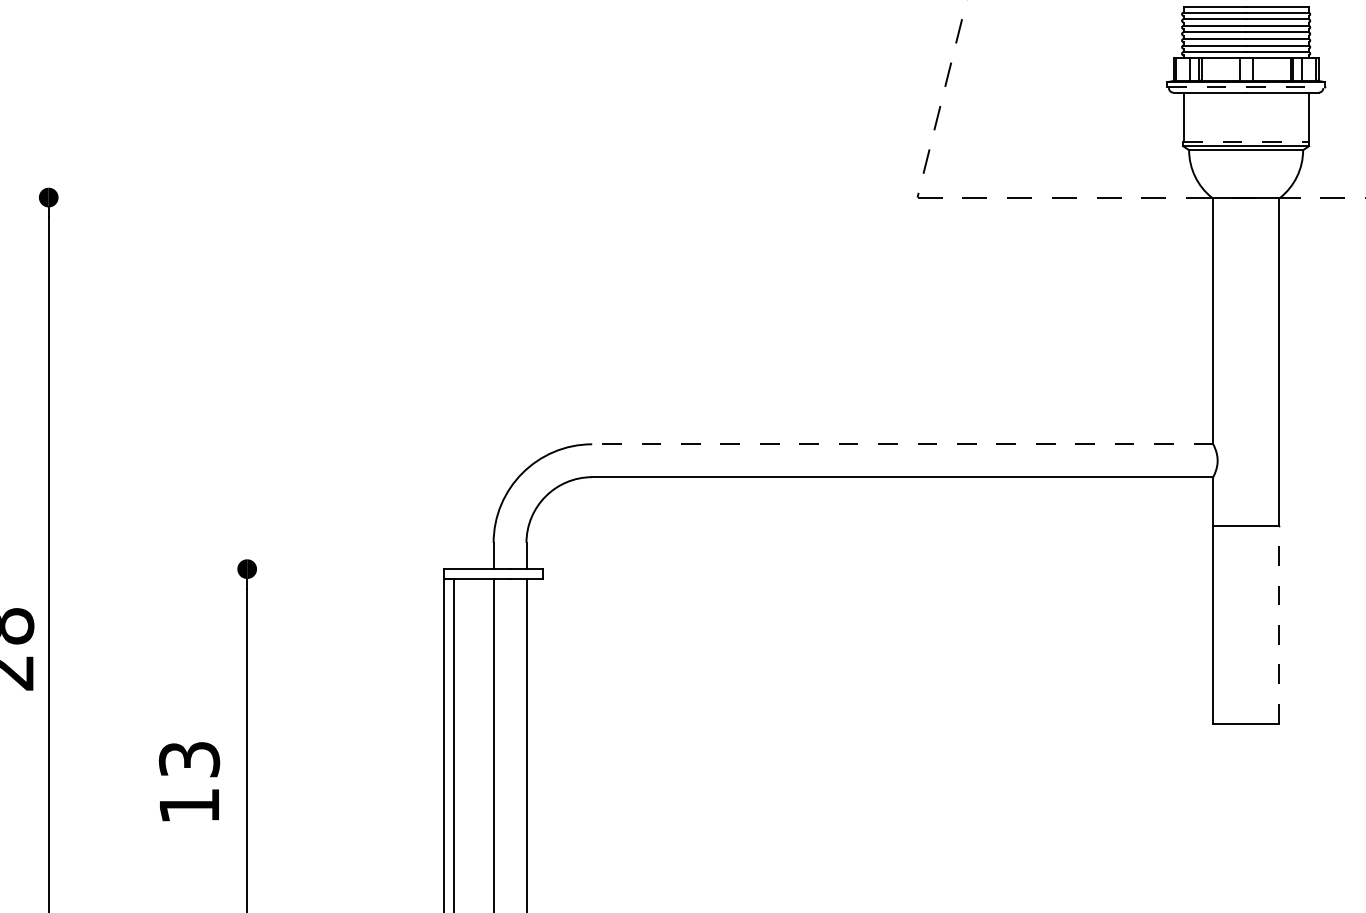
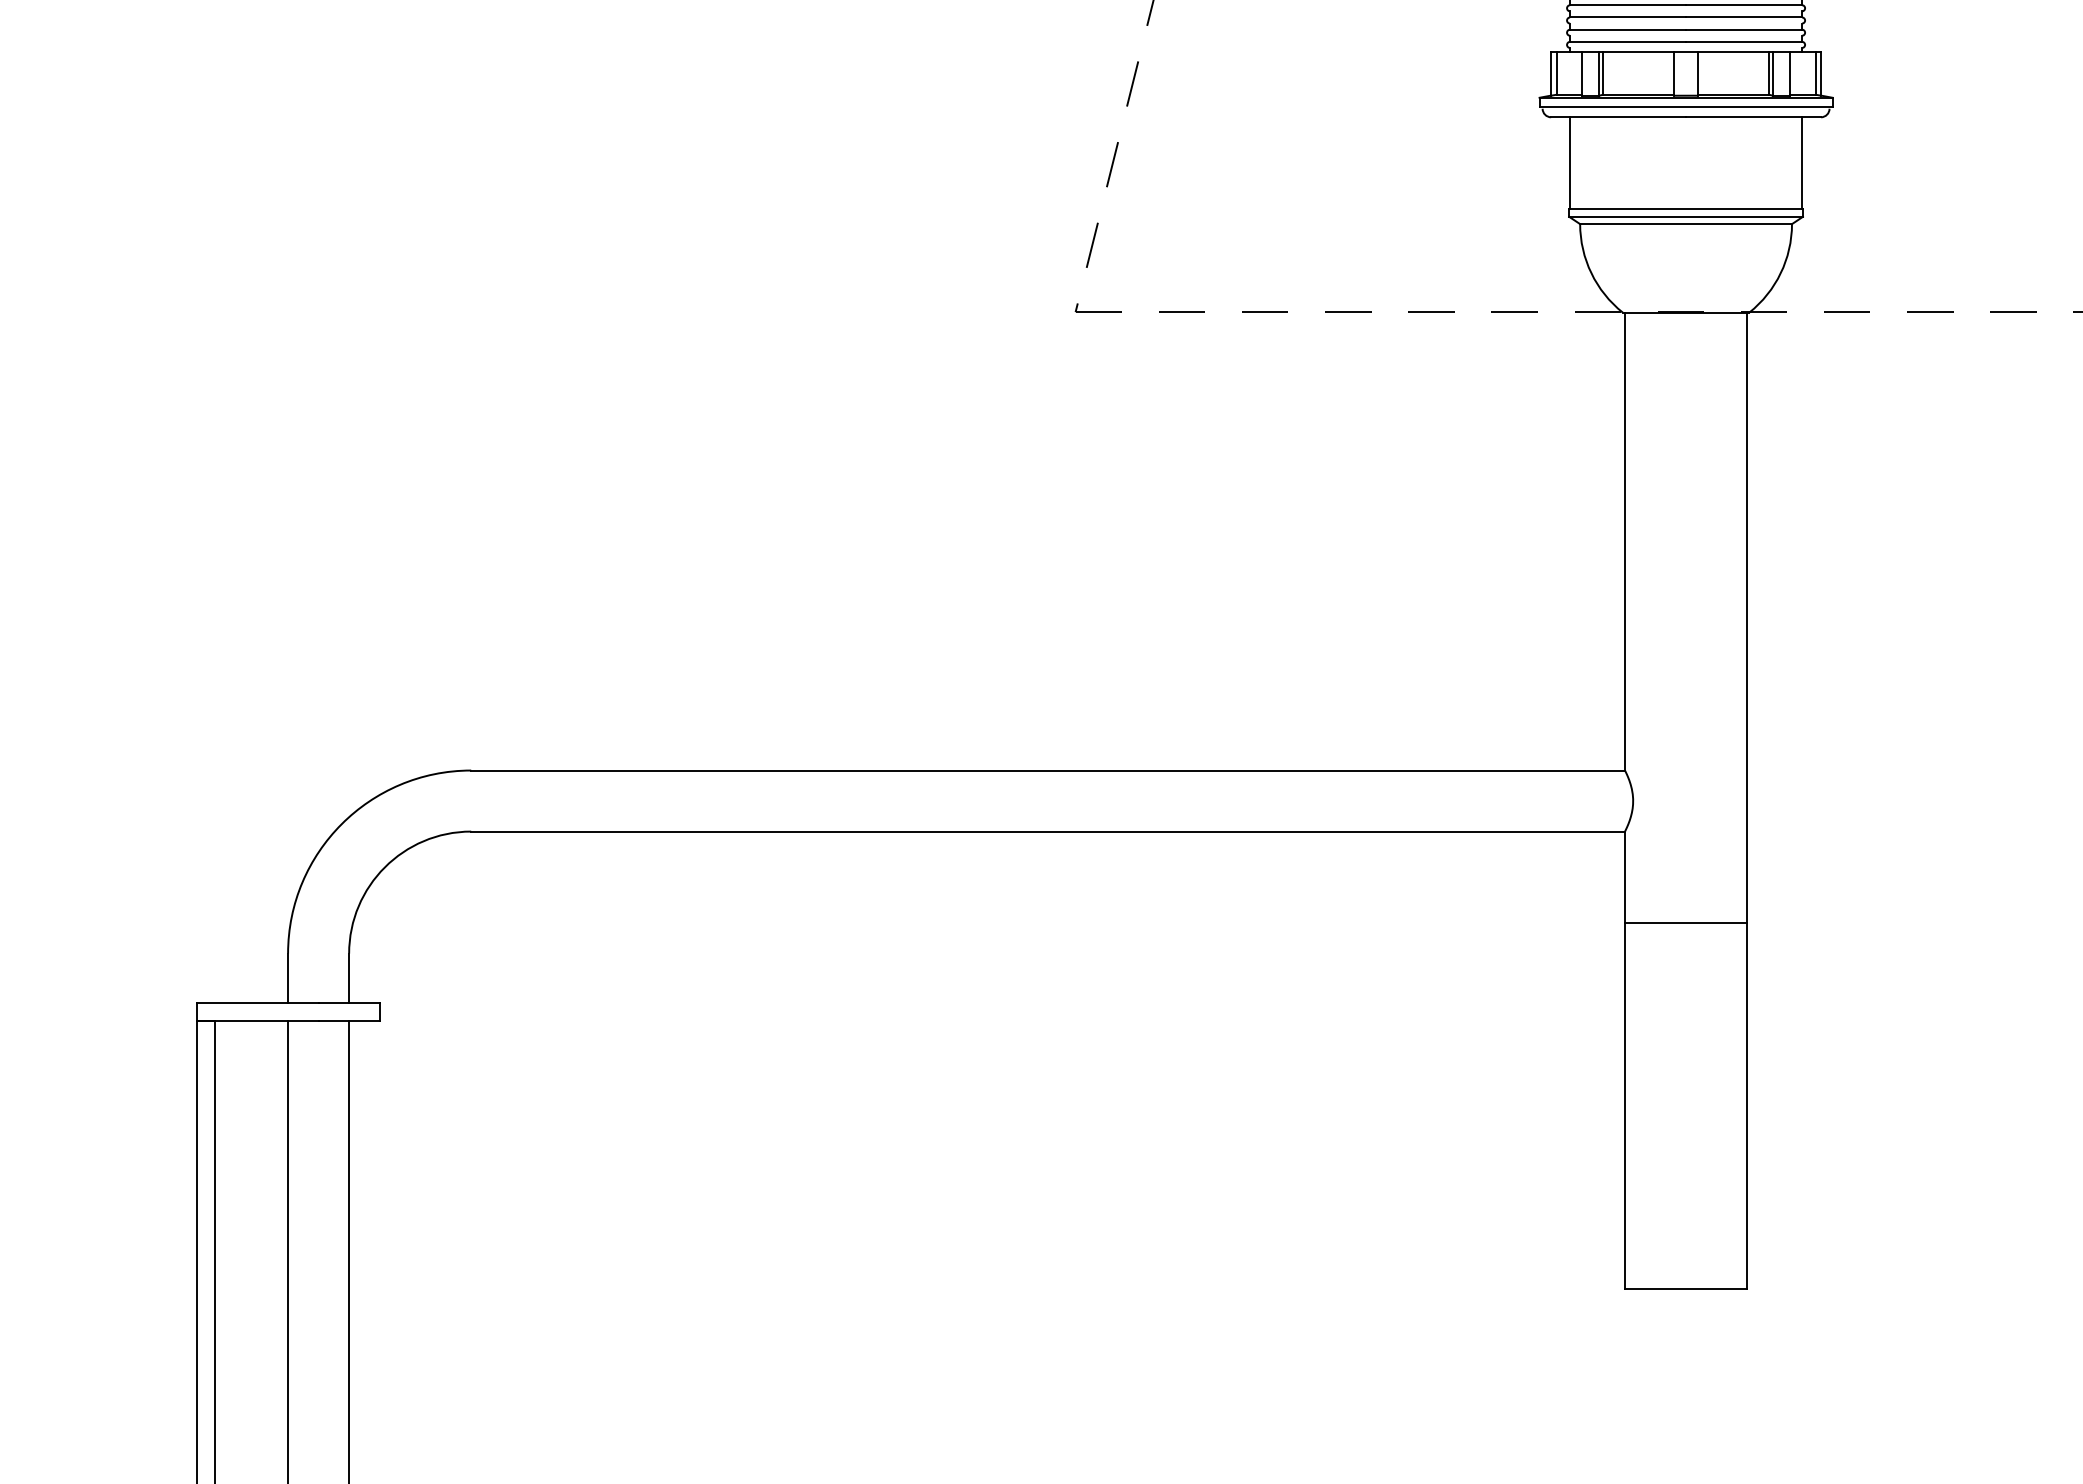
line: (1246, 87) -> (1686, 107), dashed -> solid
line: (1246, 141) -> (1686, 207), dashed -> solid
line: (902, 444) -> (1047, 770), dashed -> solid
line: (1278, 625) -> (1746, 1107), dashed -> solid

